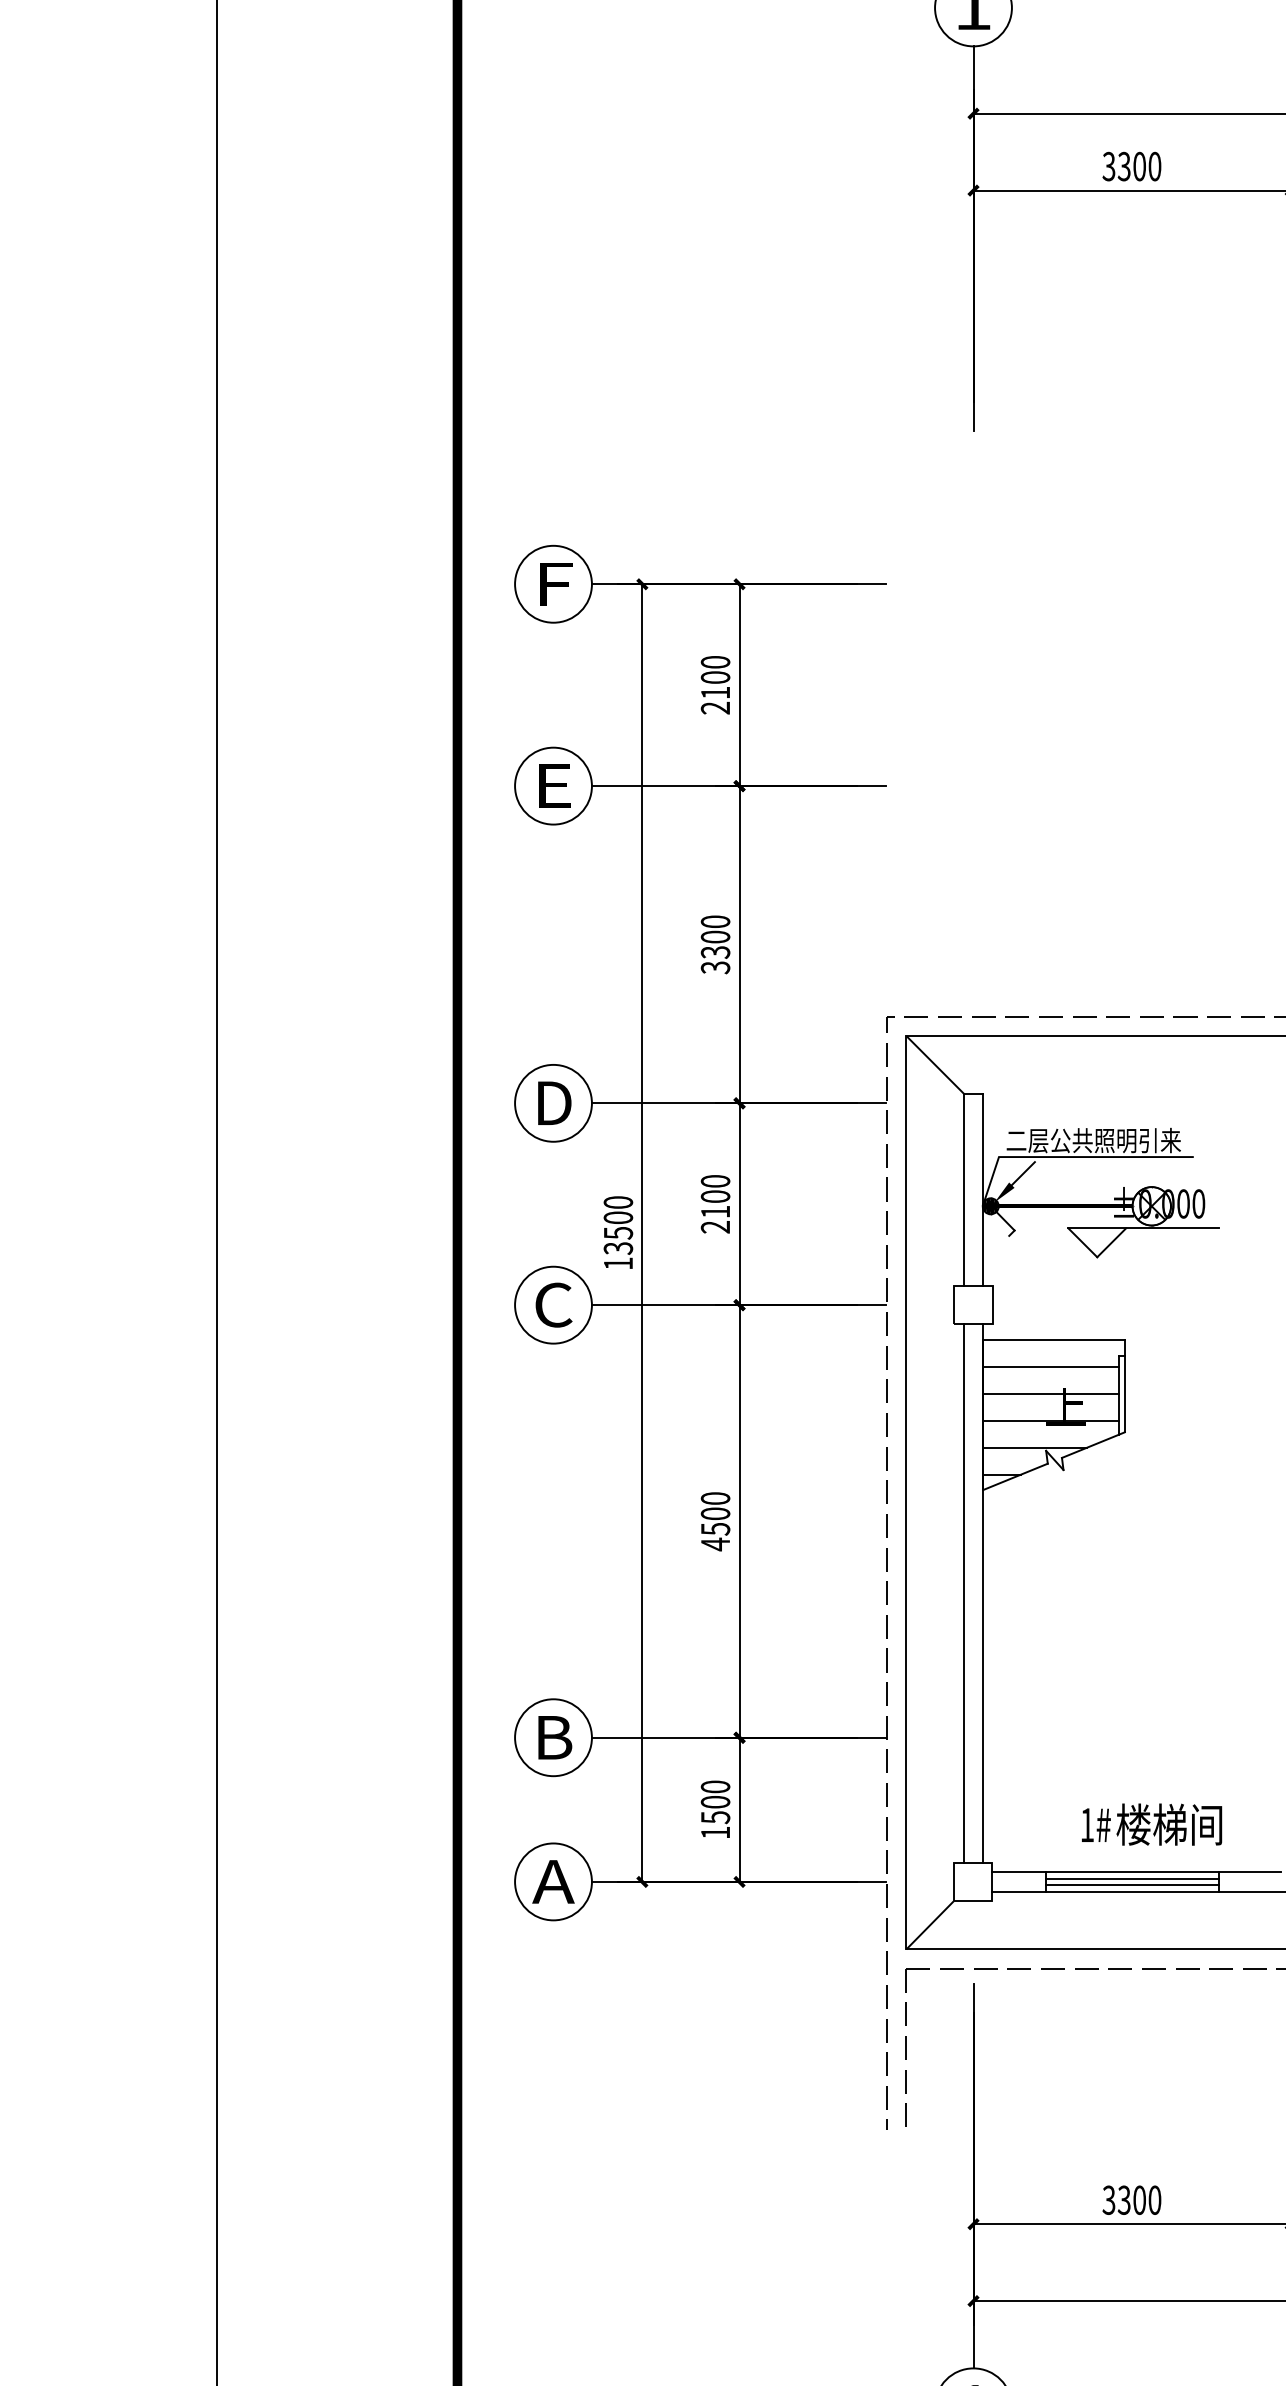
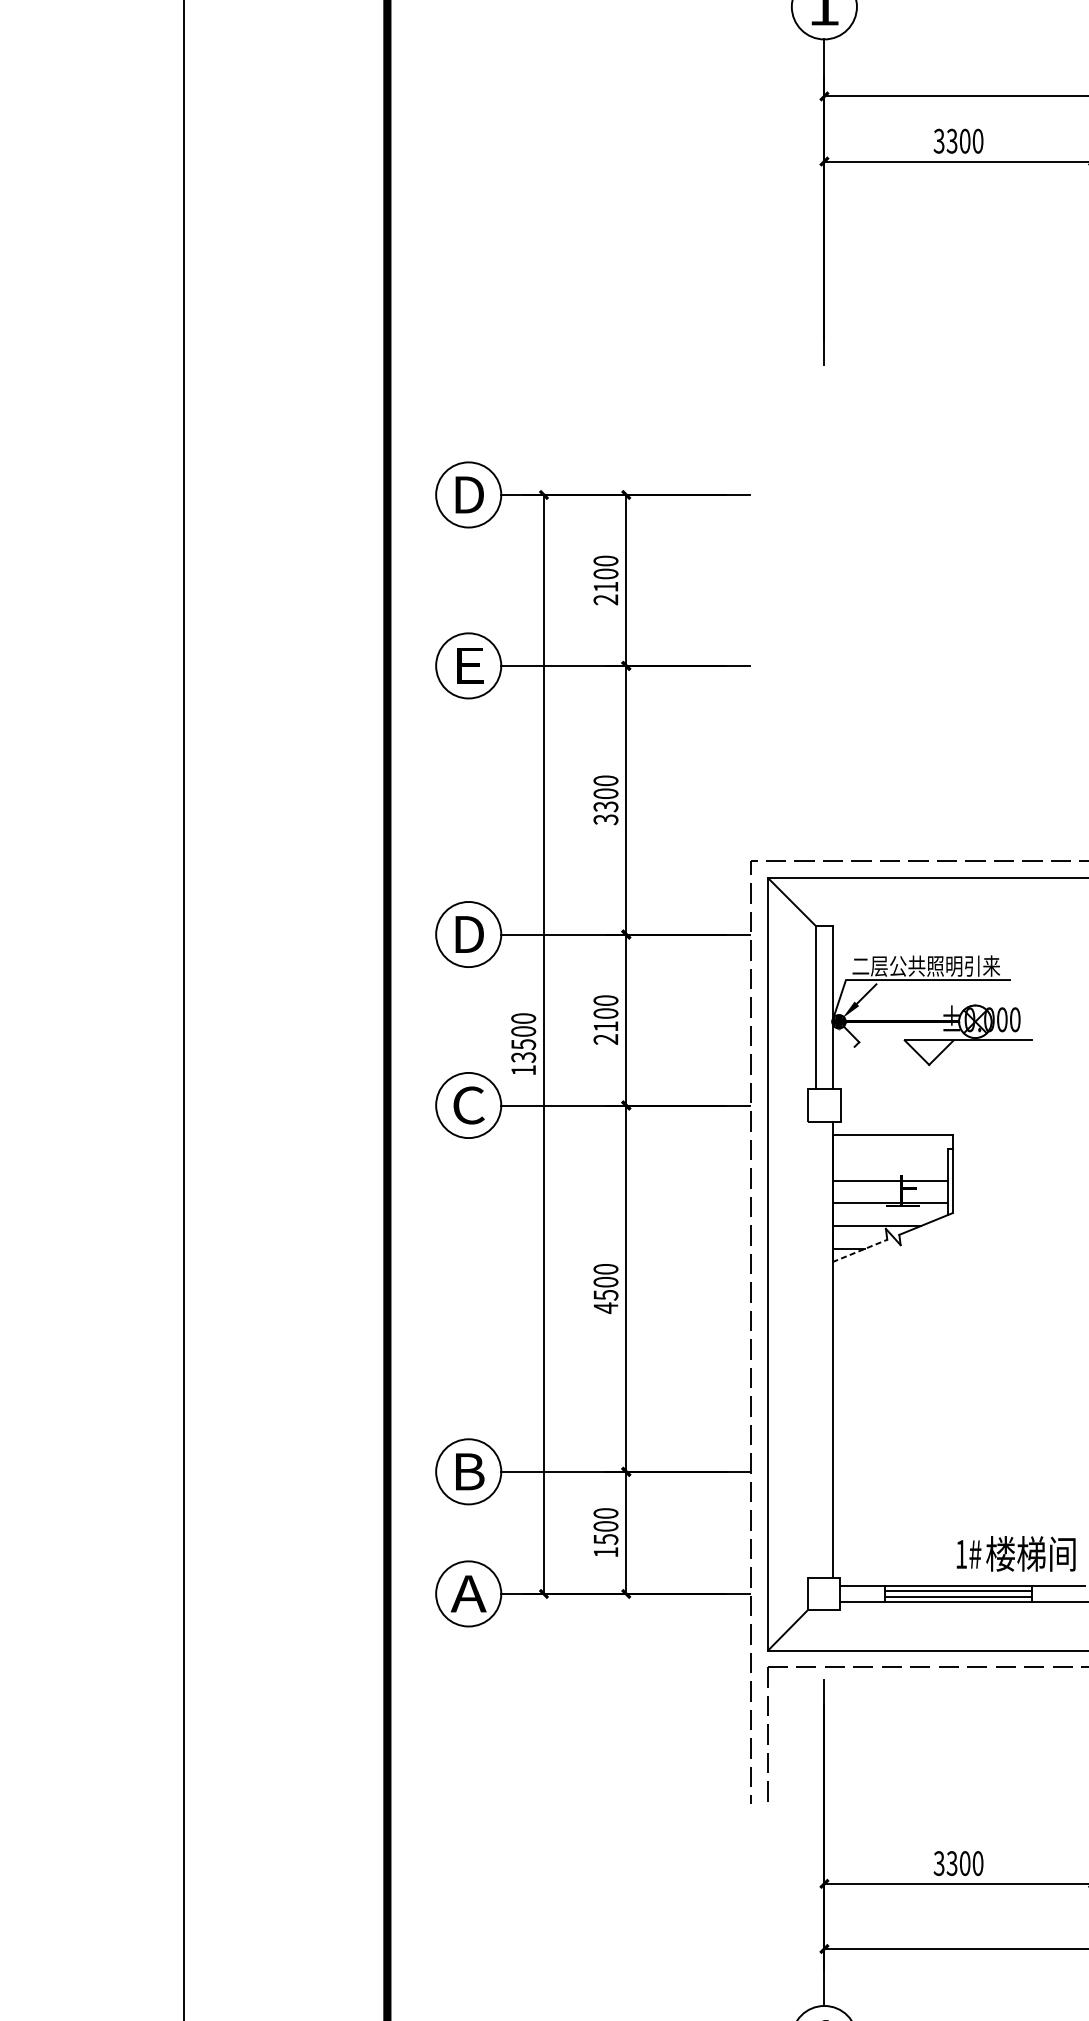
text: (555, 583) -> (470, 494), F -> D
line: (1051, 1367) -> (890, 1158), removed
line: (1015, 1476) -> (859, 1250), solid -> dashed
line: (963, 1593) -> (815, 1349), removed
text: (1152, 1824) -> (1016, 1553), moved

